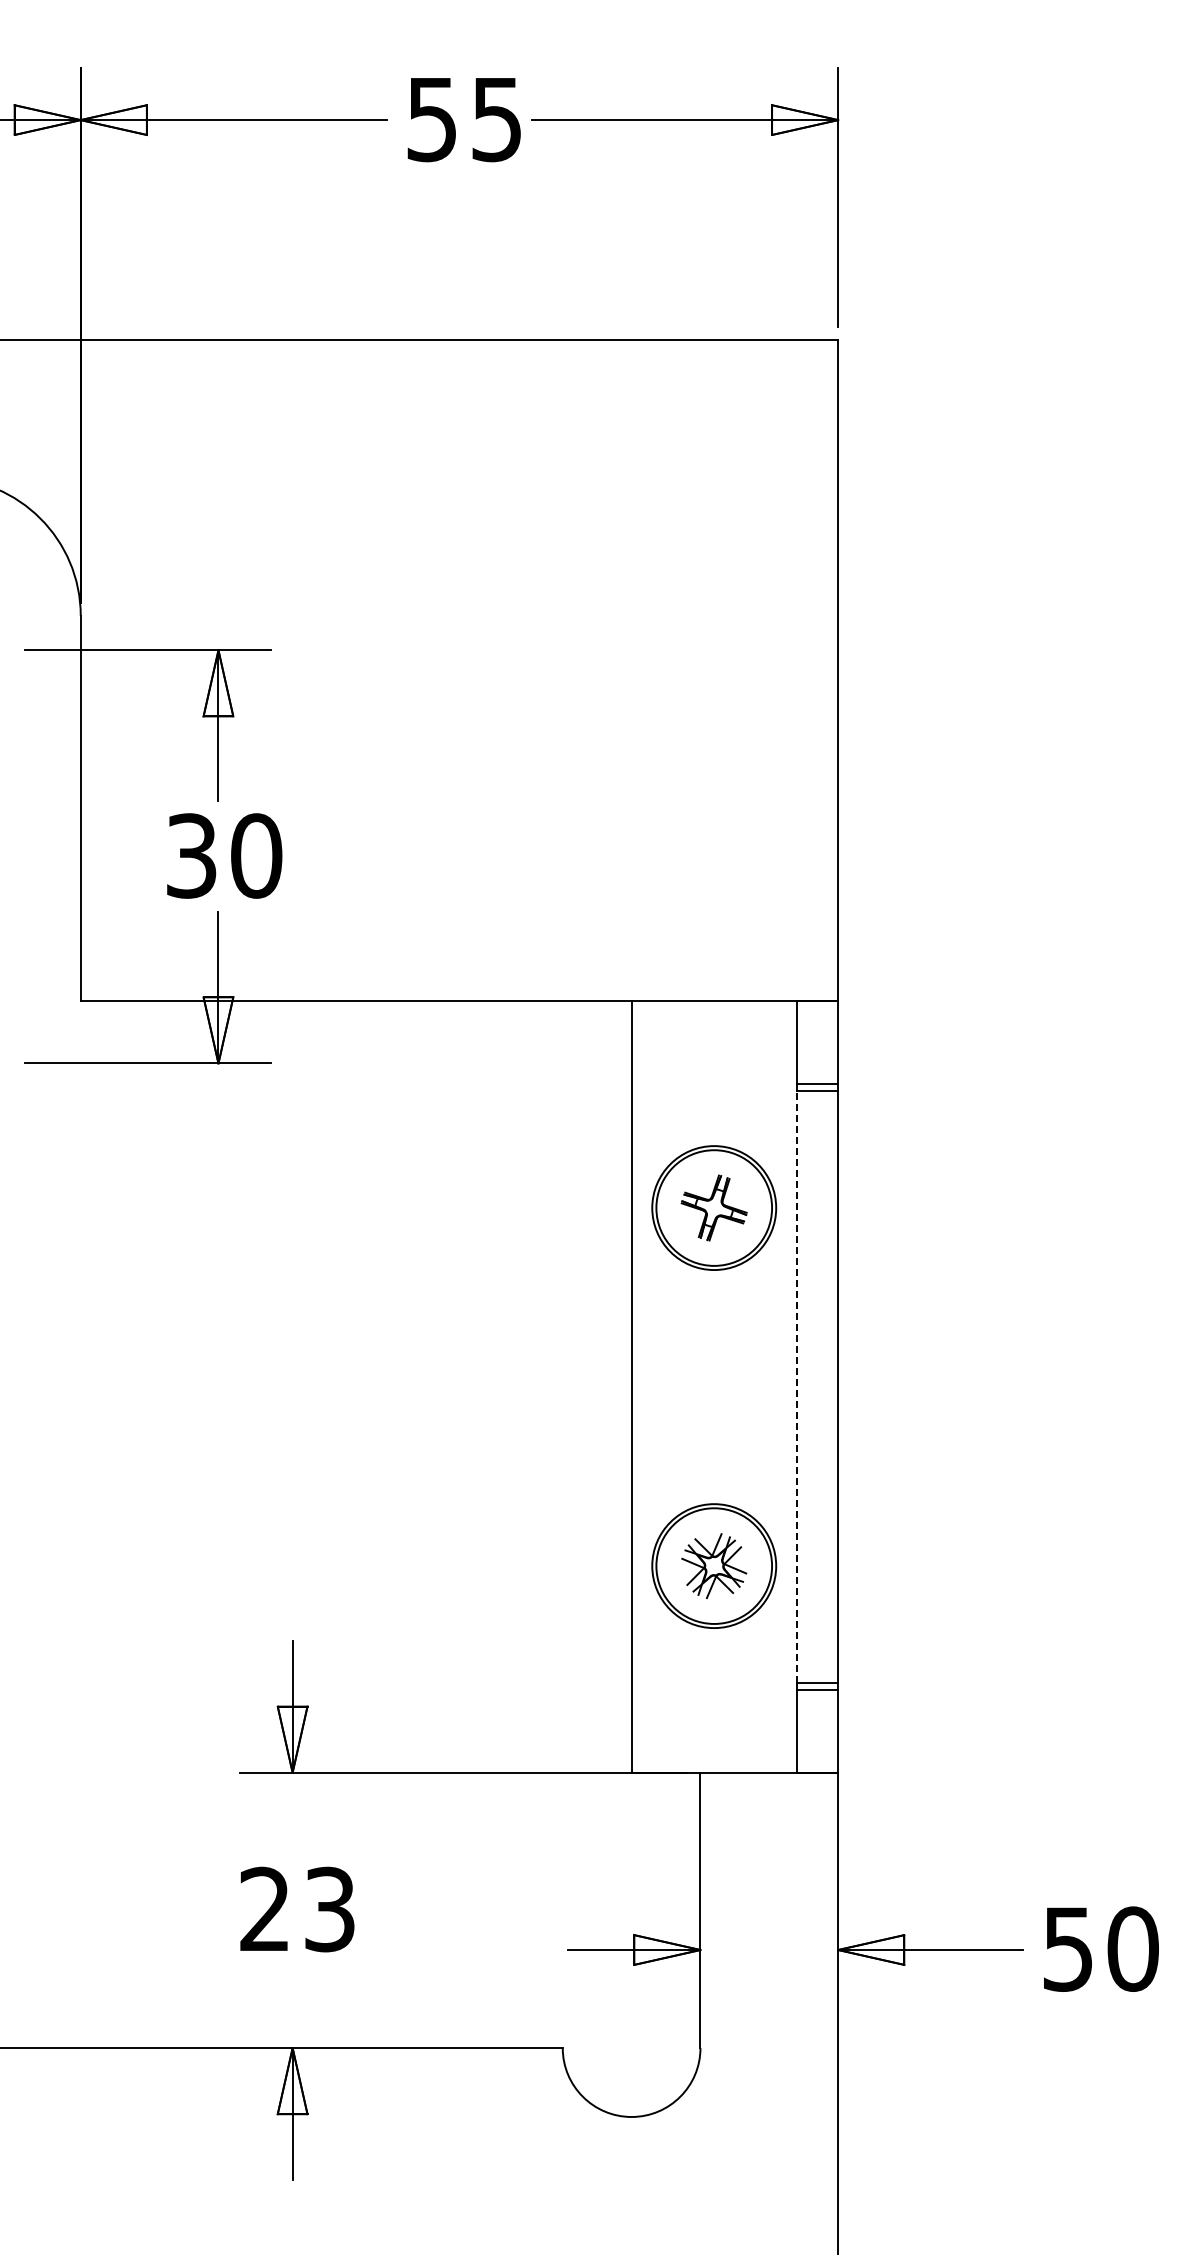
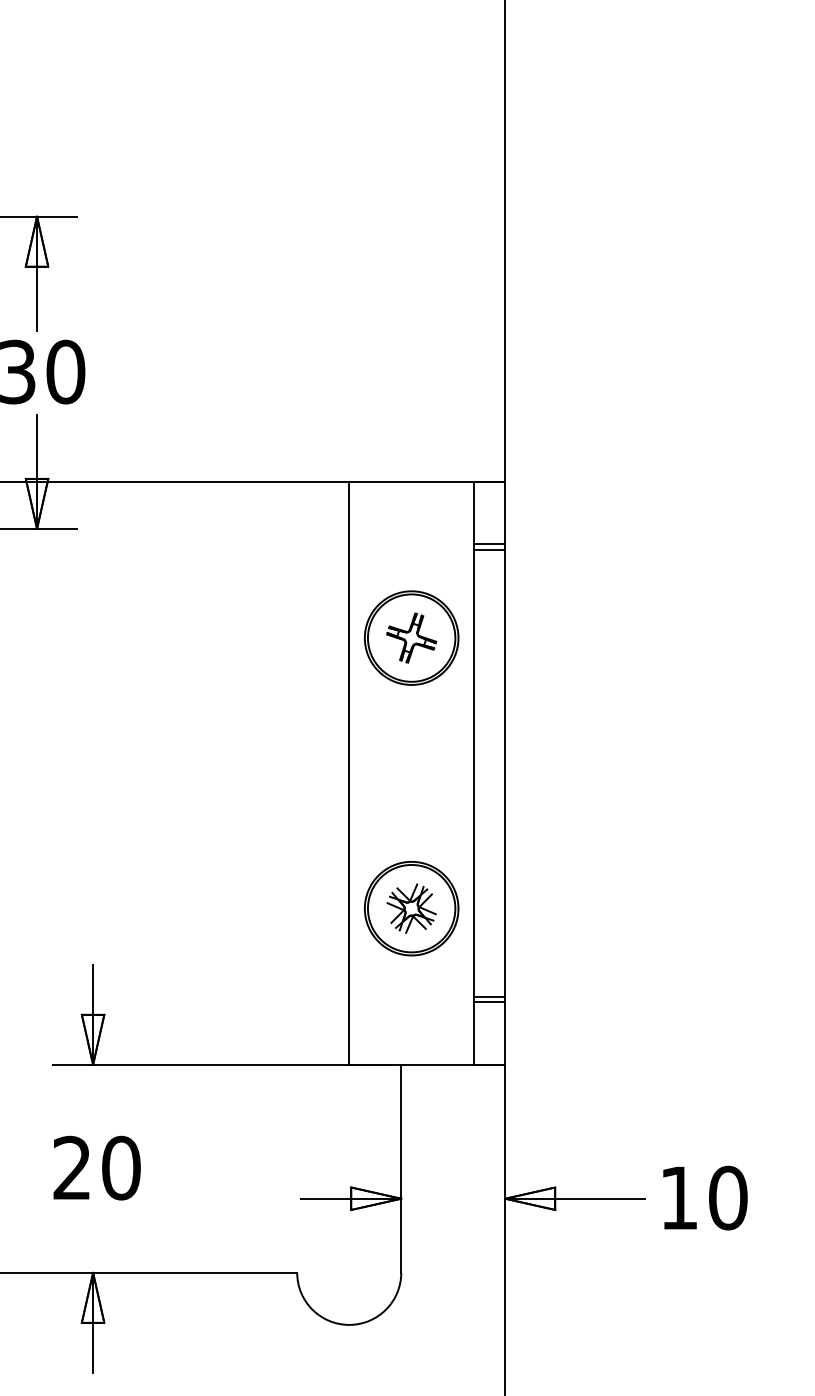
line: (796, 1386) -> (473, 772), dashed -> solid
text: (329, 1909) -> (120, 1168), 23 -> 20
text: (1067, 1949) -> (678, 1198), 50 -> 10

